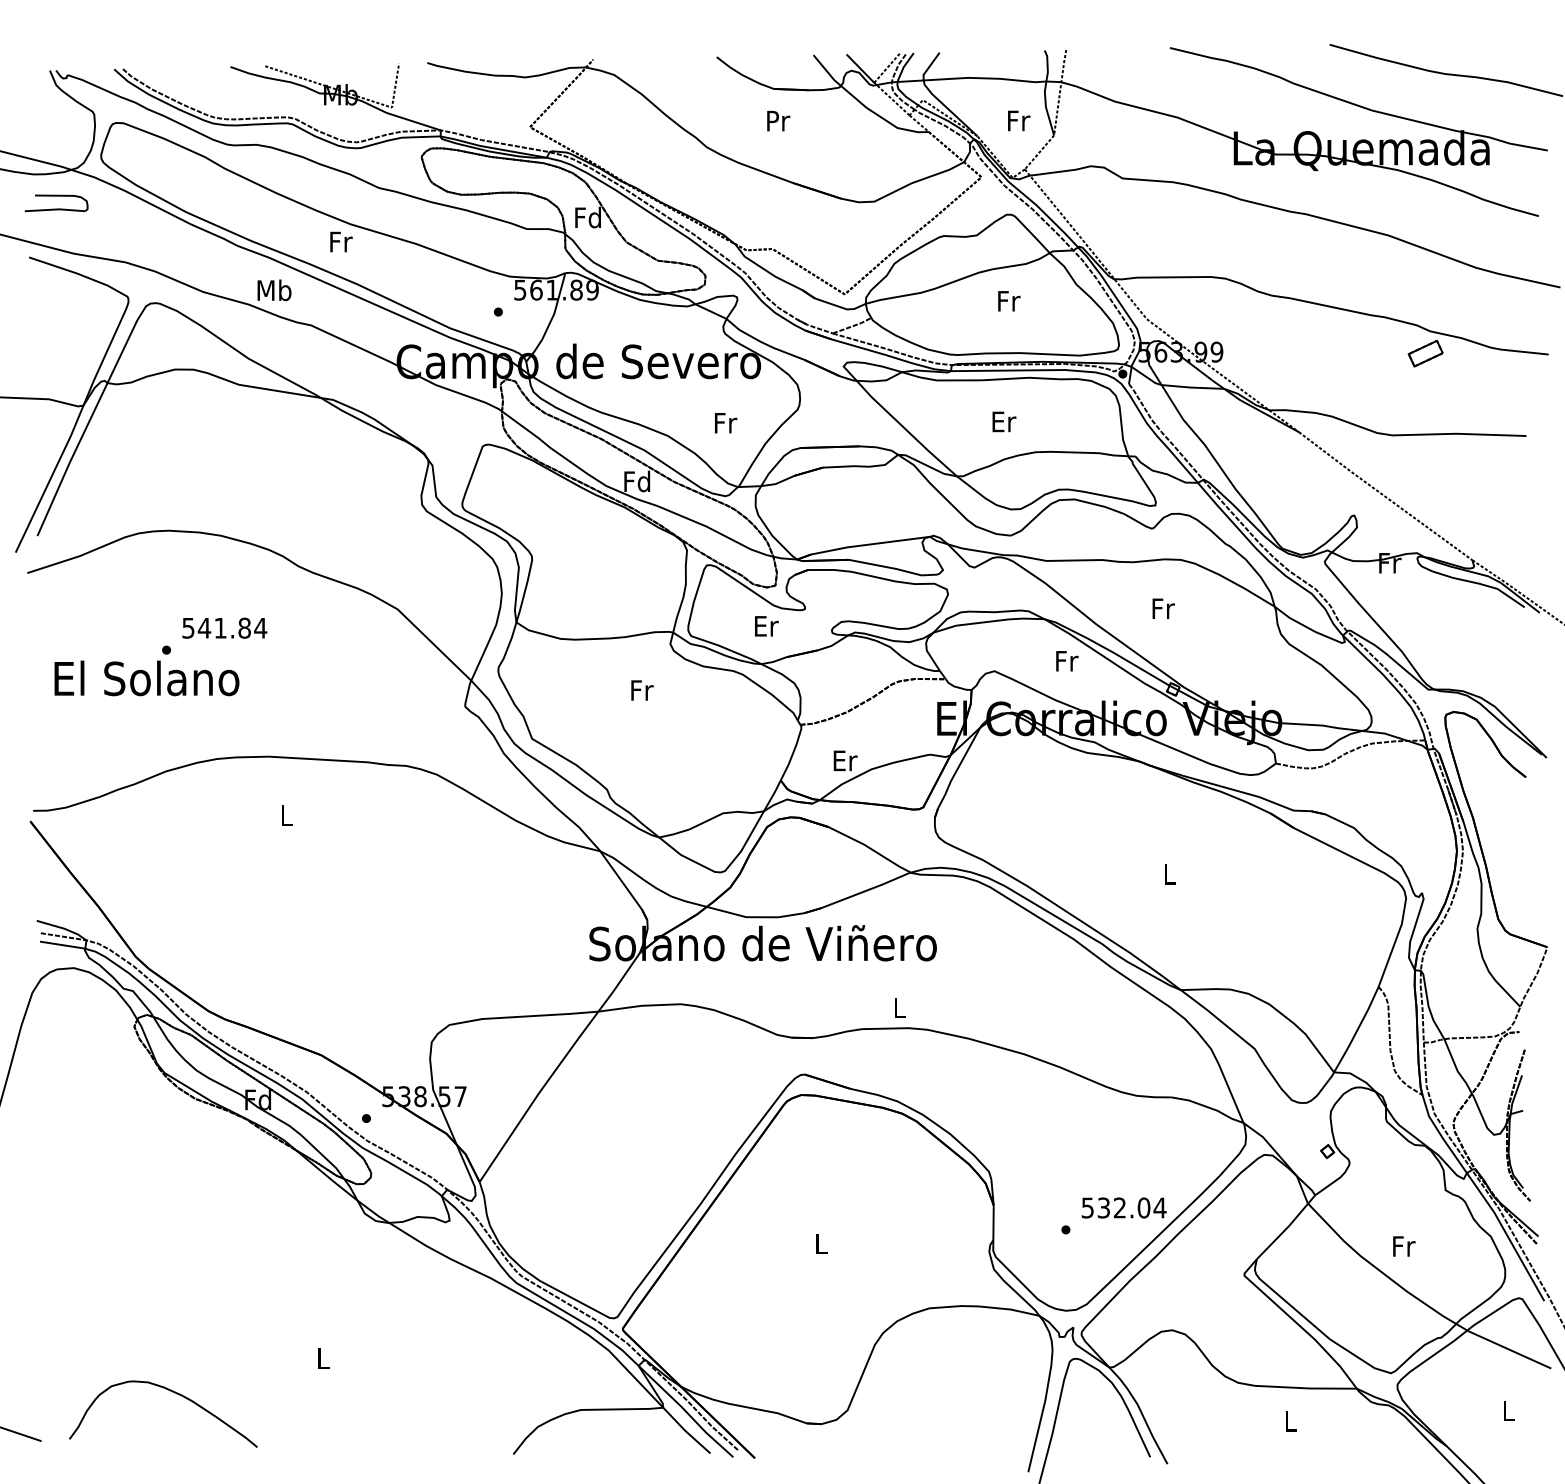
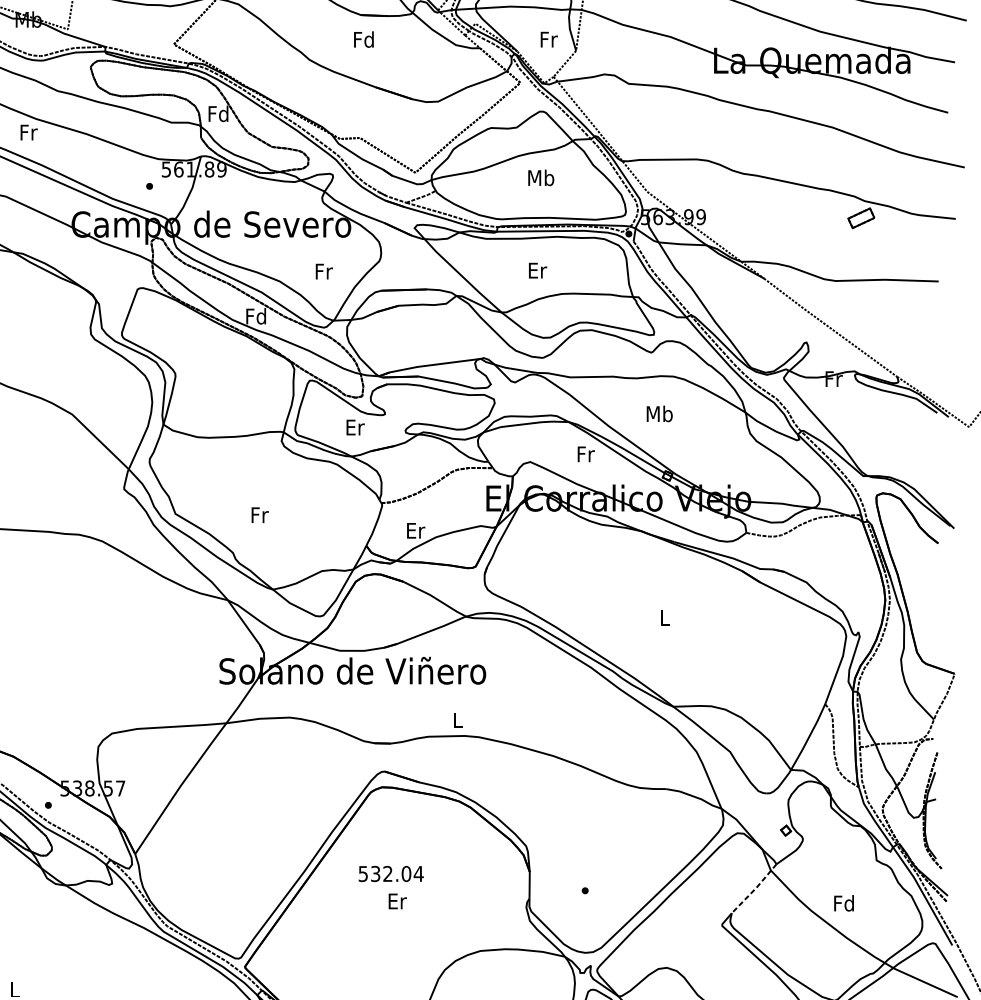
text: (777, 120) -> (363, 39), Pr -> Fd
text: (1008, 300) -> (541, 177), Fr -> Mb
text: (1162, 608) -> (659, 413), Fr -> Mb
text: (642, 690) -> (260, 515), moved
text: (1123, 1207) -> (390, 873), moved
line: (1287, 1227) -> (755, 888), solid -> dashed
text: (821, 1243) -> (397, 901), L -> Er
text: (1403, 1246) -> (844, 903), Fr -> Fd

